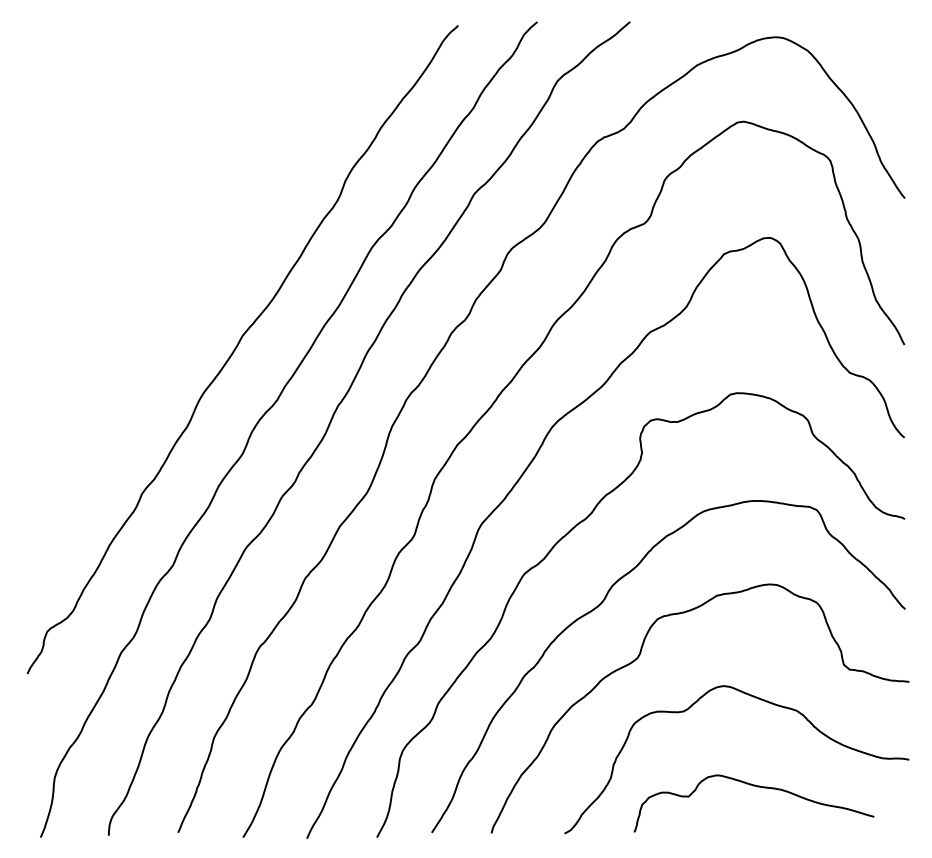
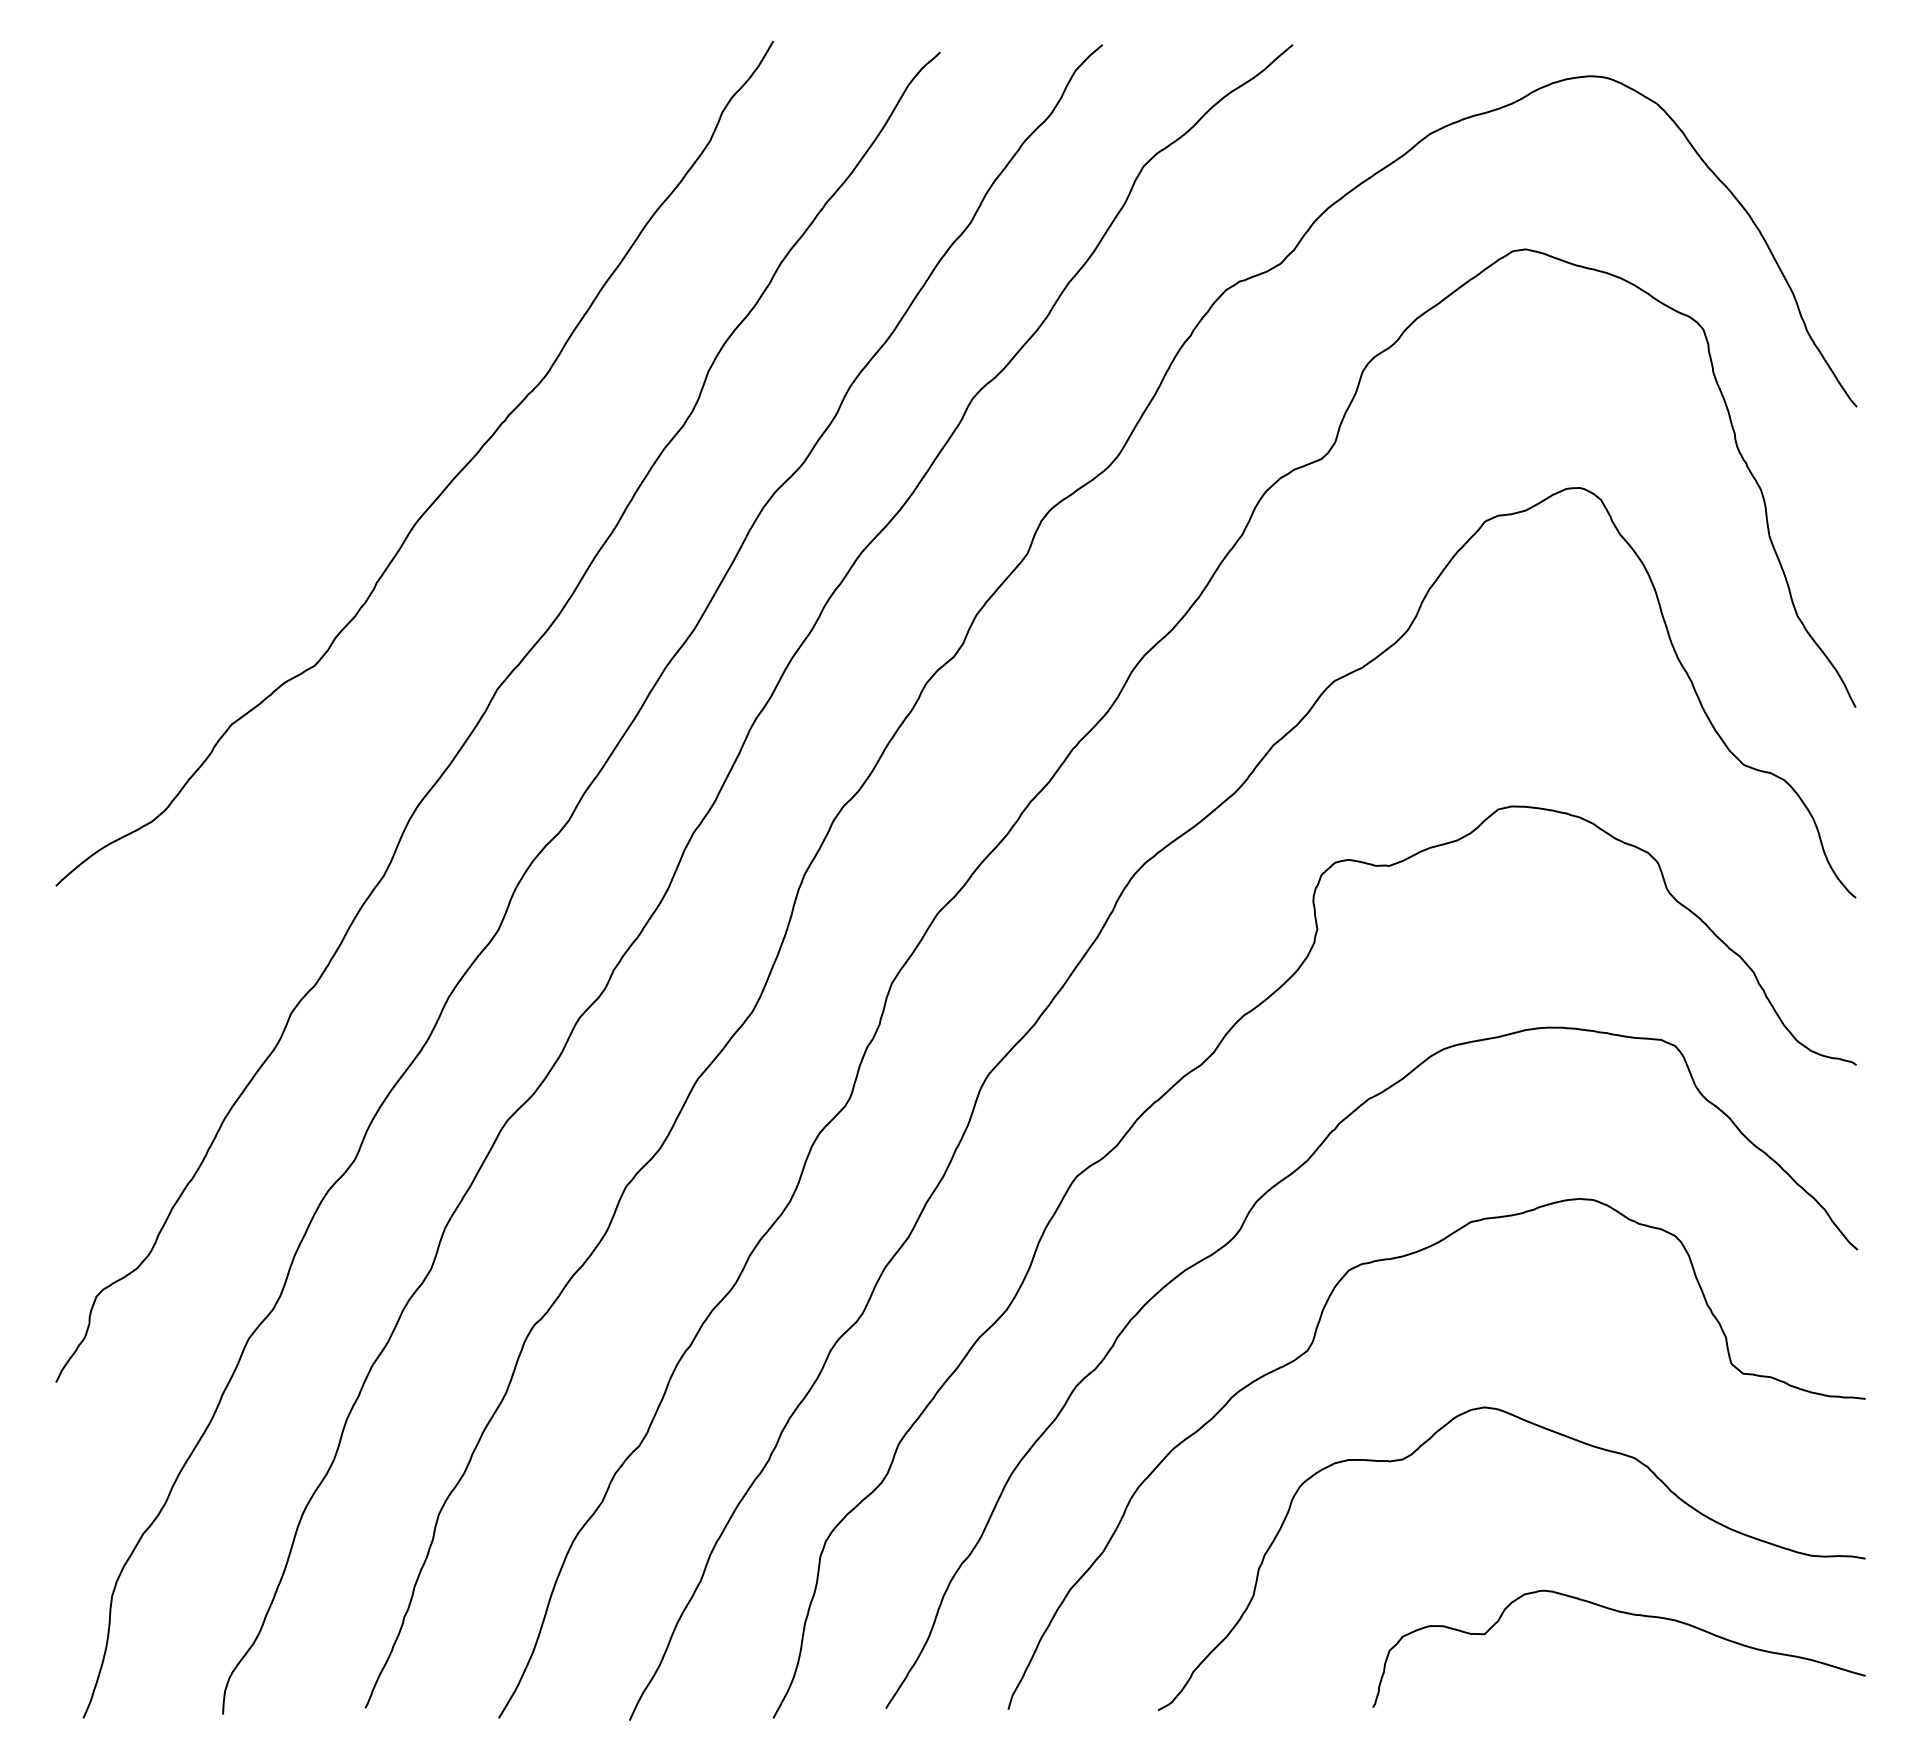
curve: (215, 238) -> (442, 489), added
curve: (757, 787) -> (1625, 1615), moved

